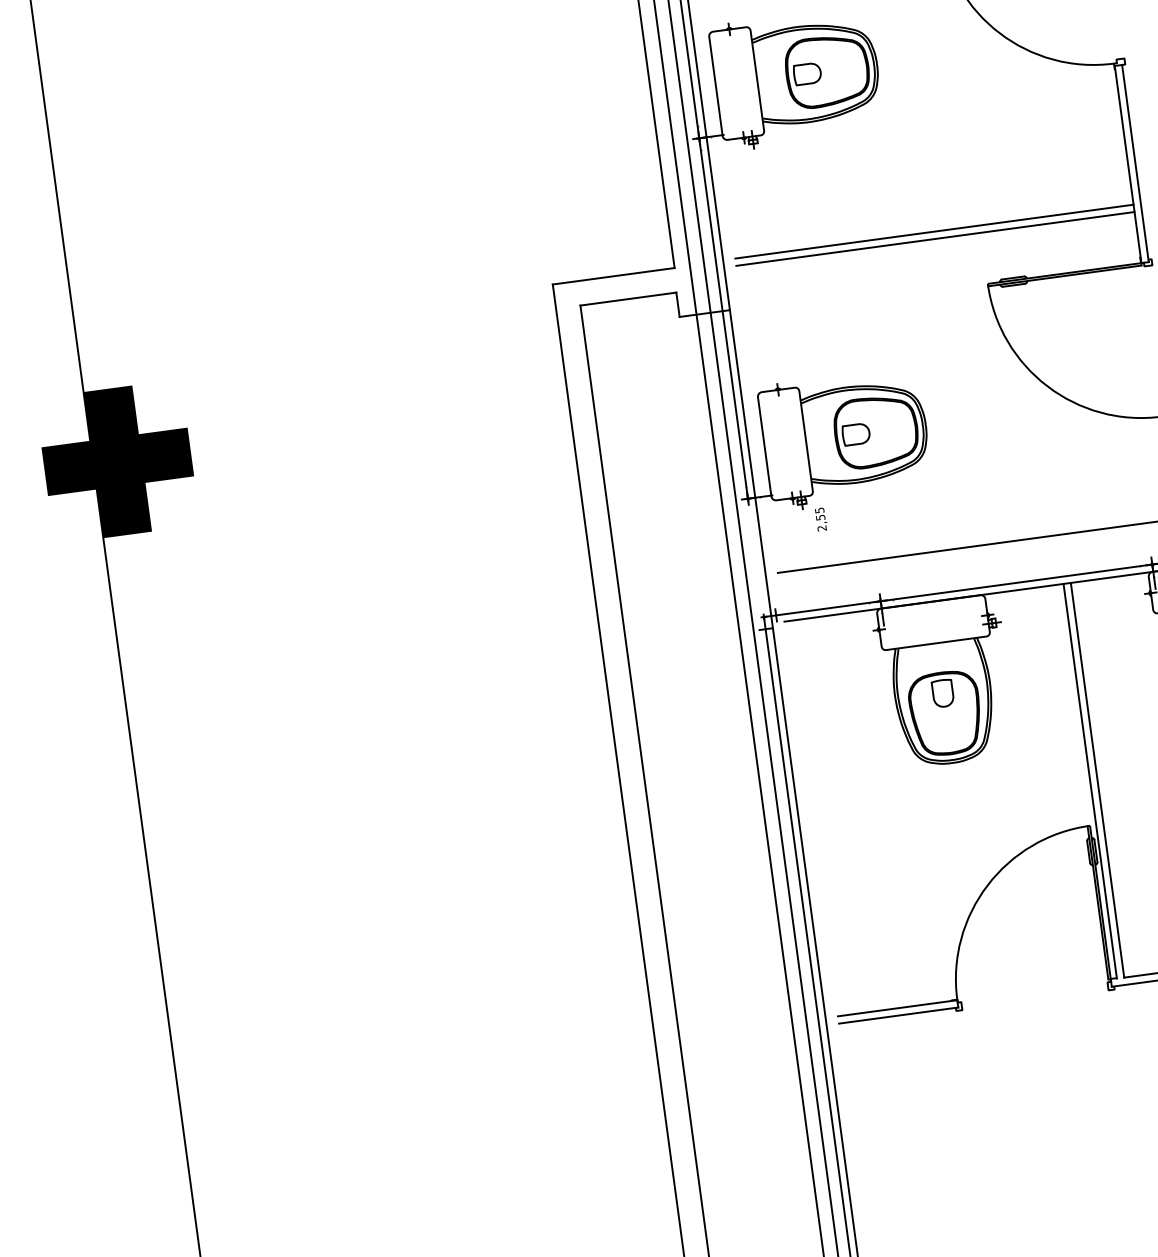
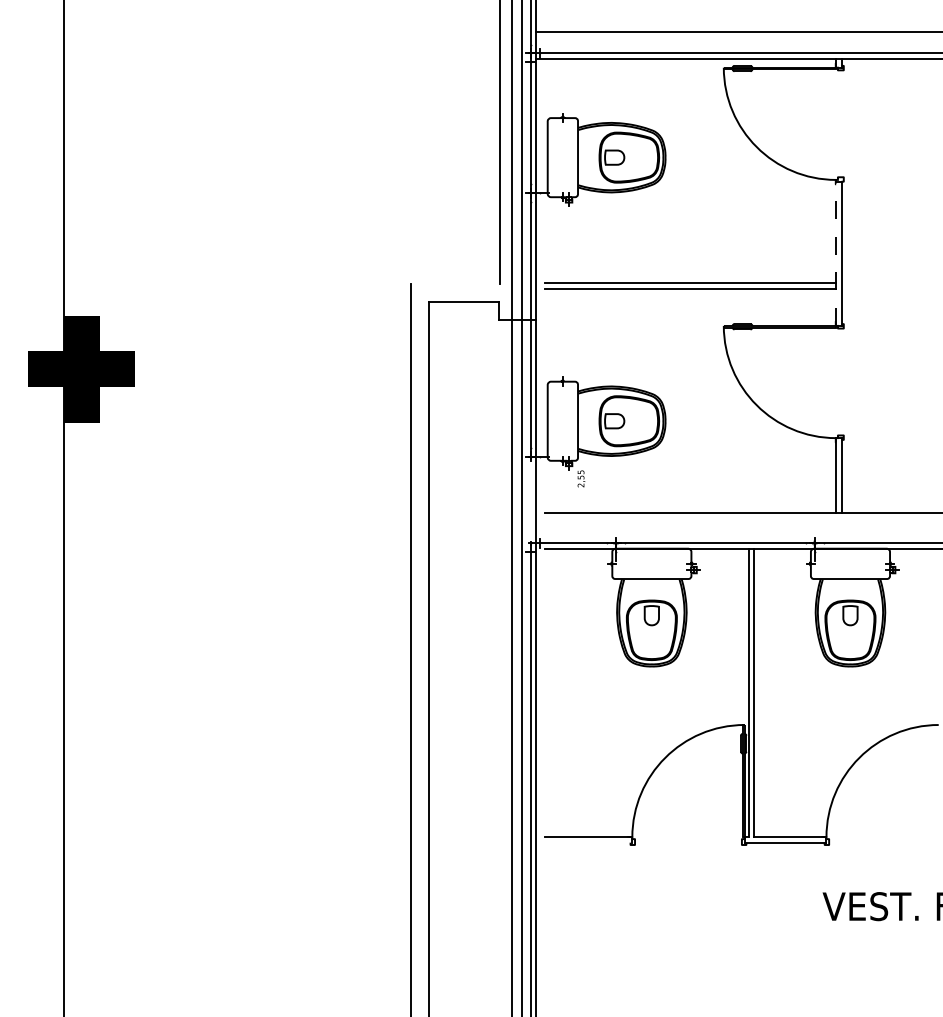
line: (1128, 164) -> (836, 253), solid -> dashed
line: (613, 276) -> (455, 284), removed
line: (898, 1015) -> (588, 842), removed

